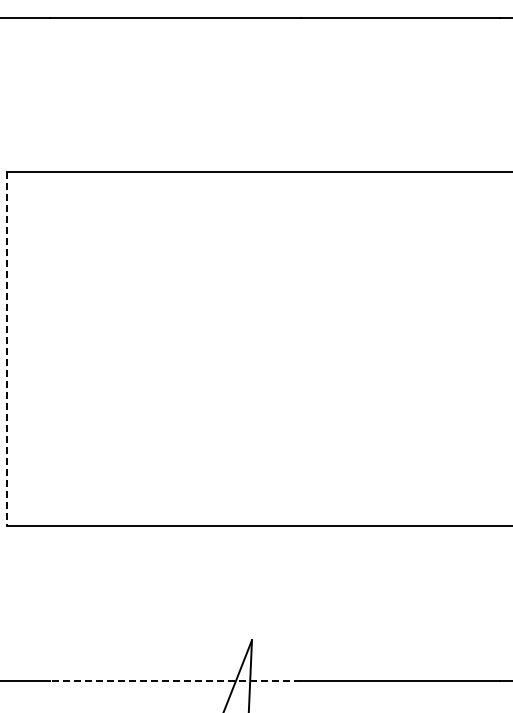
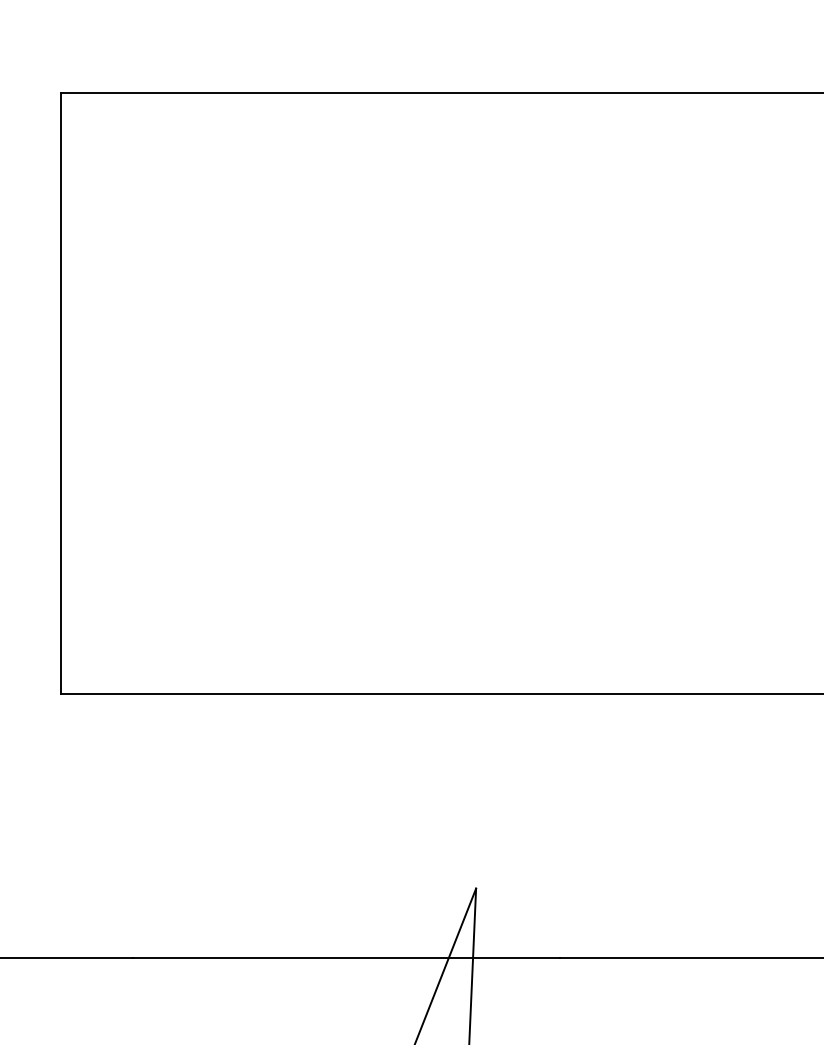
line: (7, 348) -> (60, 393), dashed -> solid
line: (175, 681) -> (346, 958), dashed -> solid

